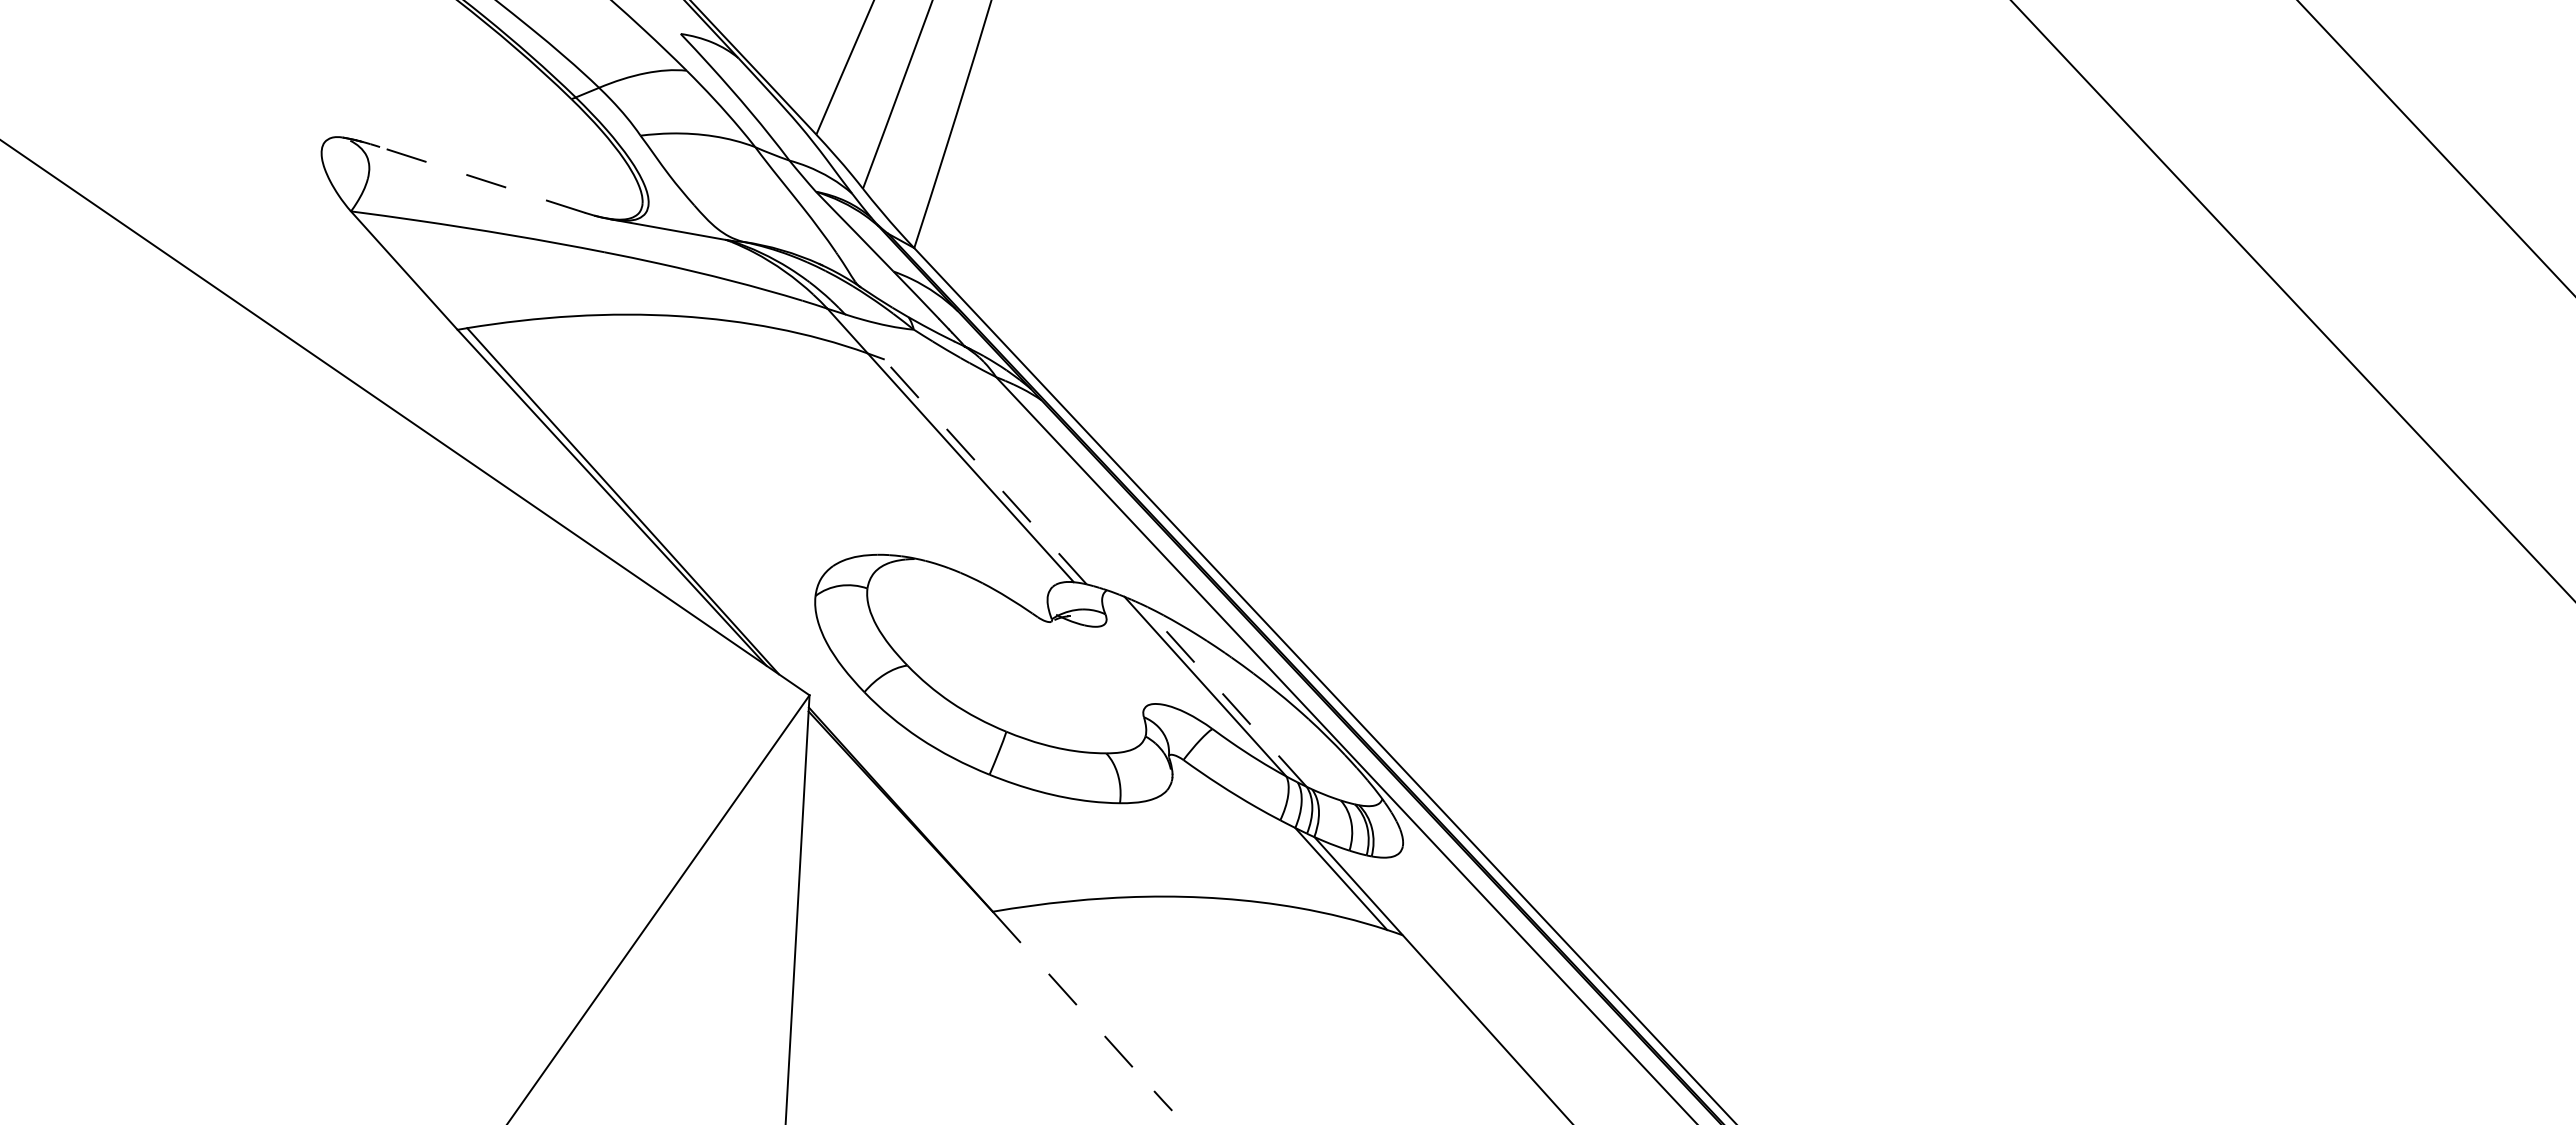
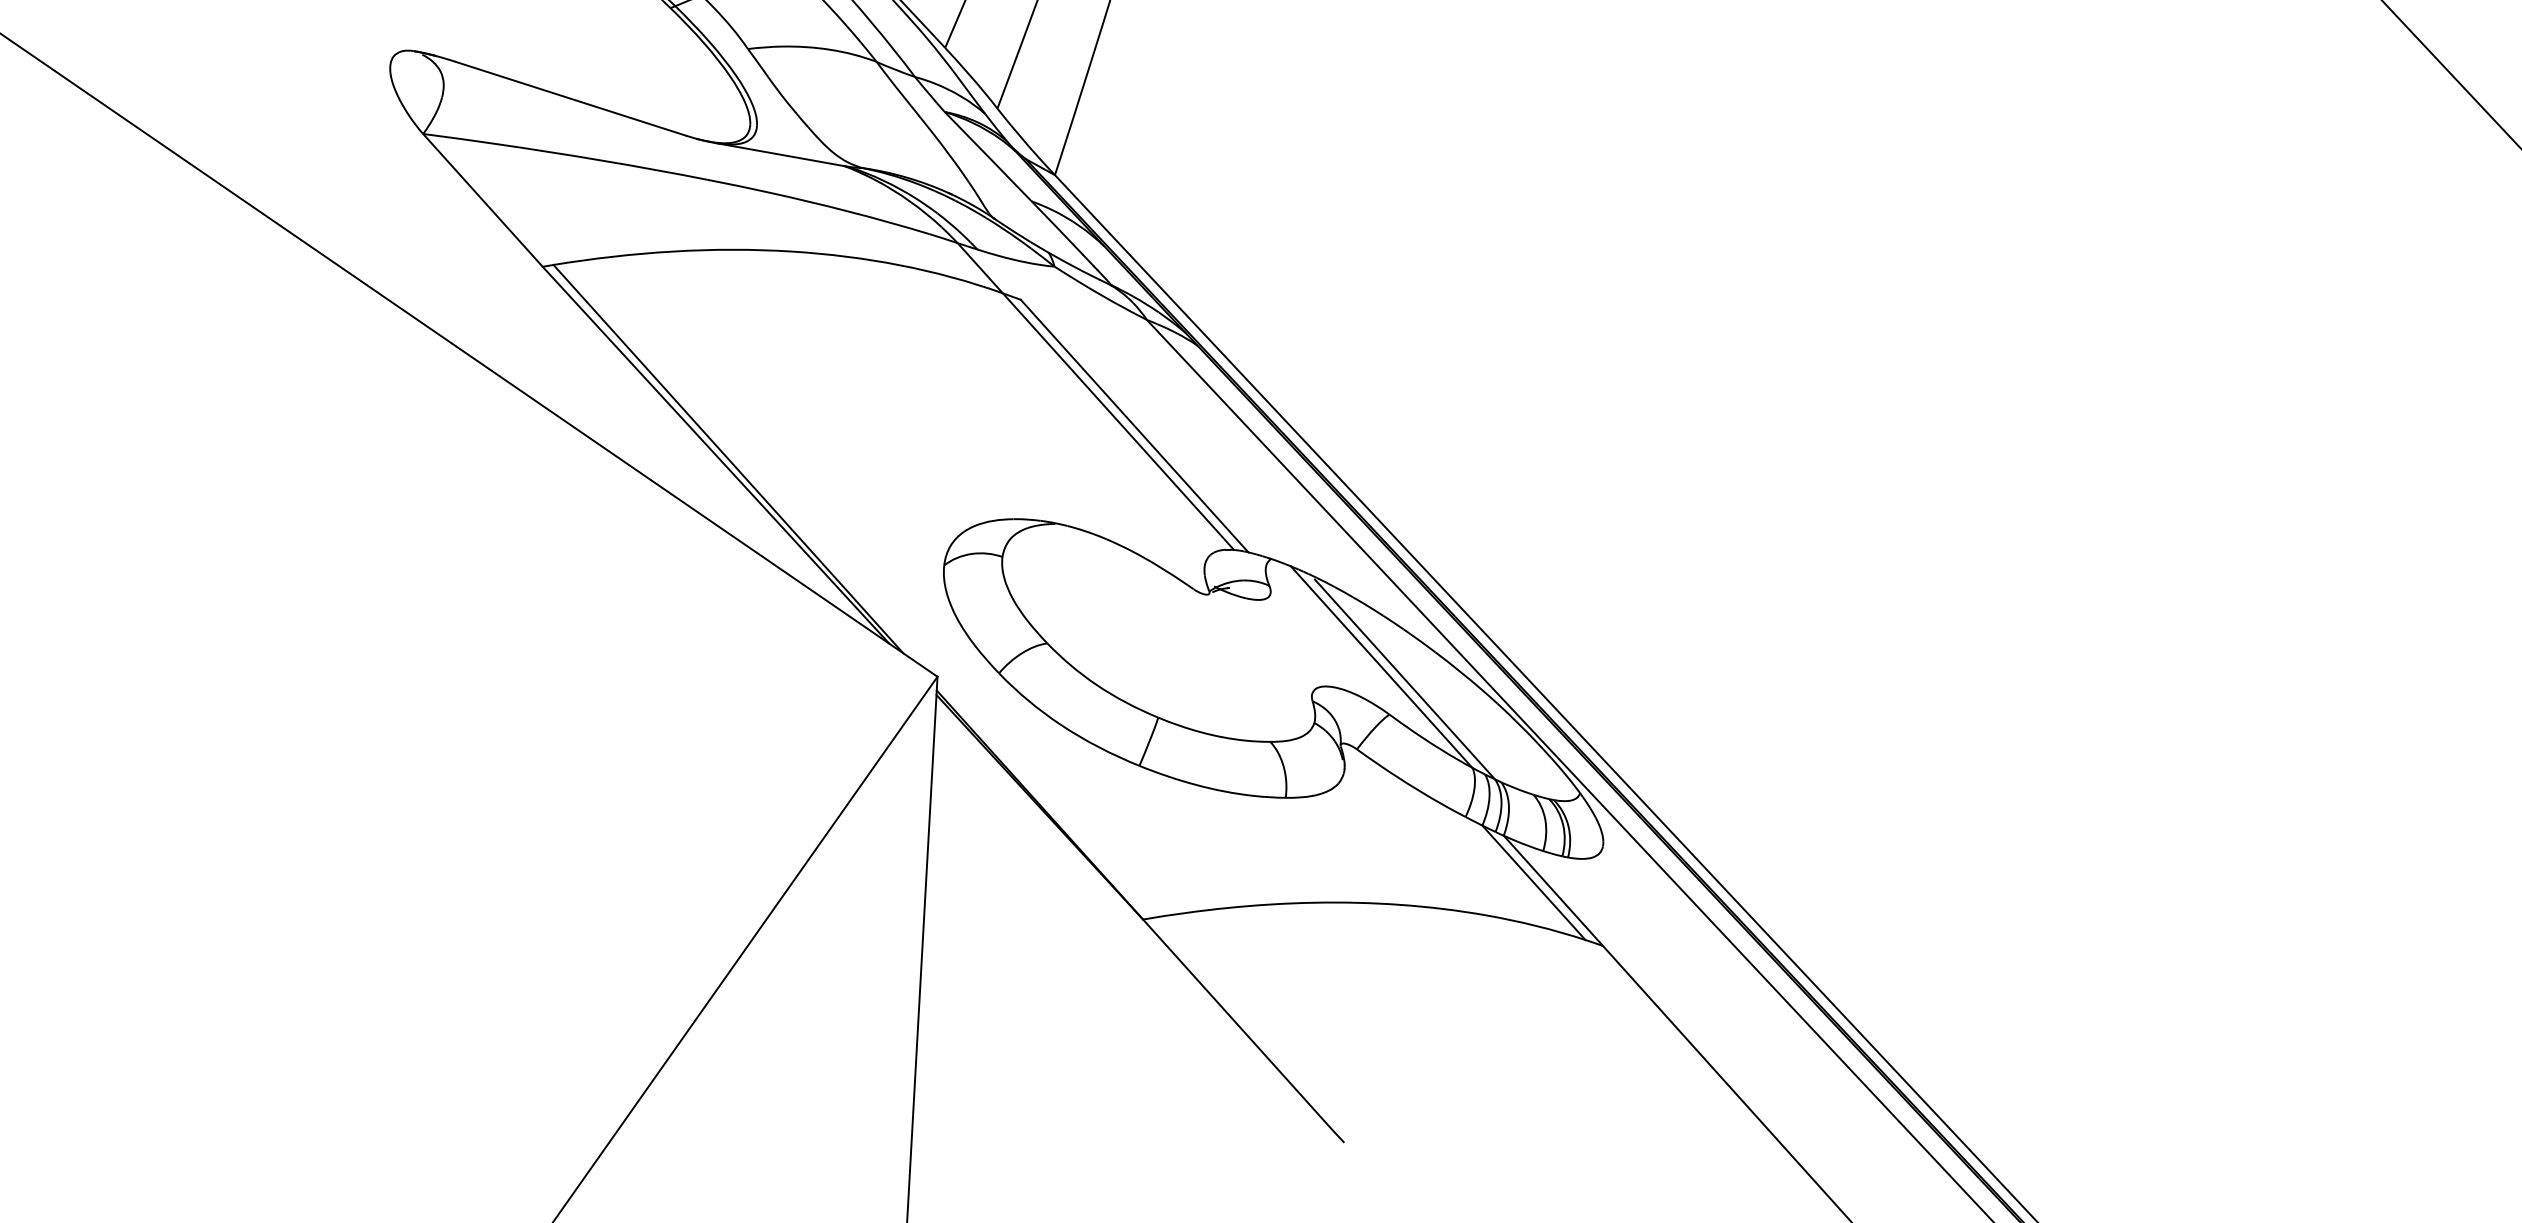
line: (482, 179) -> (570, 98), dashed -> solid
line: (985, 471) -> (1134, 425), dashed -> solid
line: (1226, 697) -> (1405, 679), dashed -> solid
line: (1073, 1001) -> (1233, 1020), dashed -> solid

